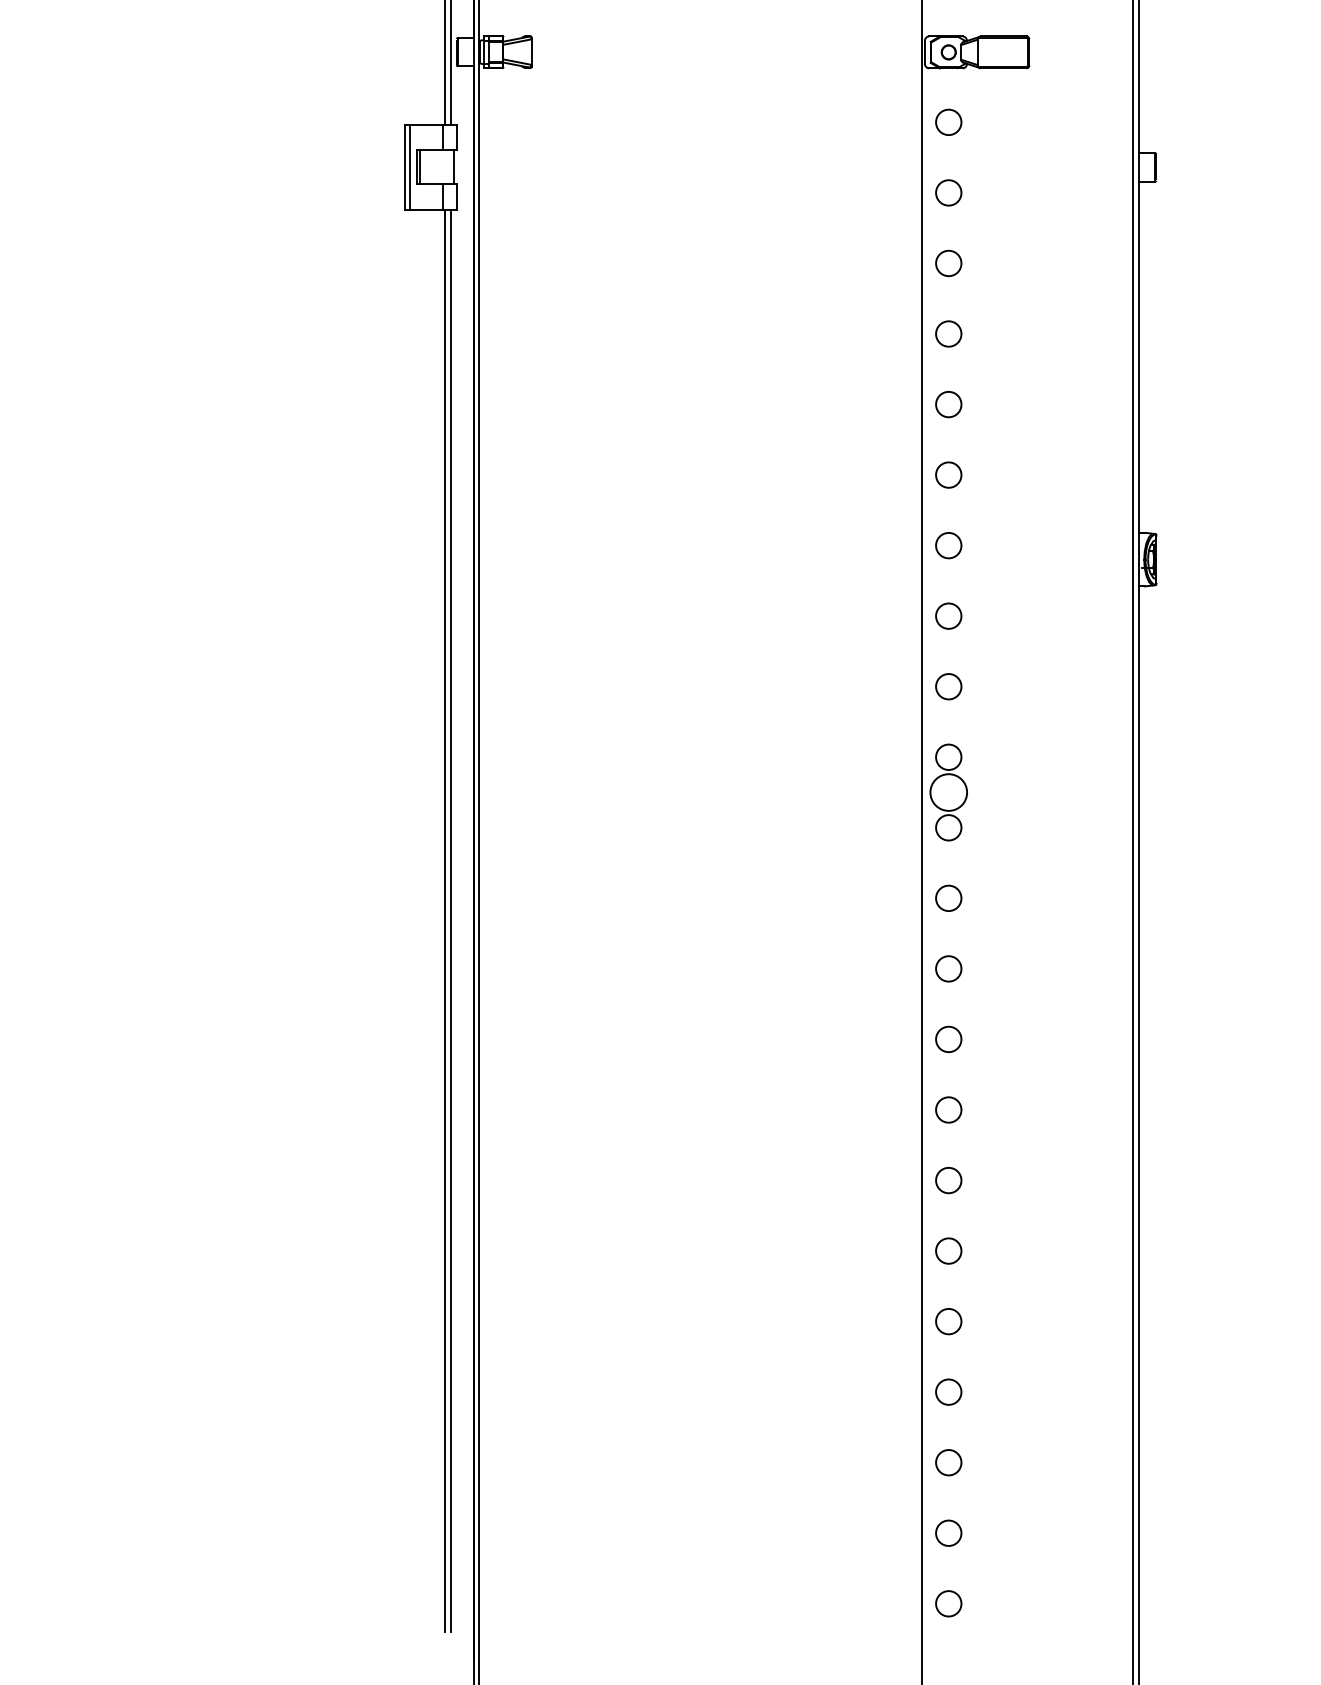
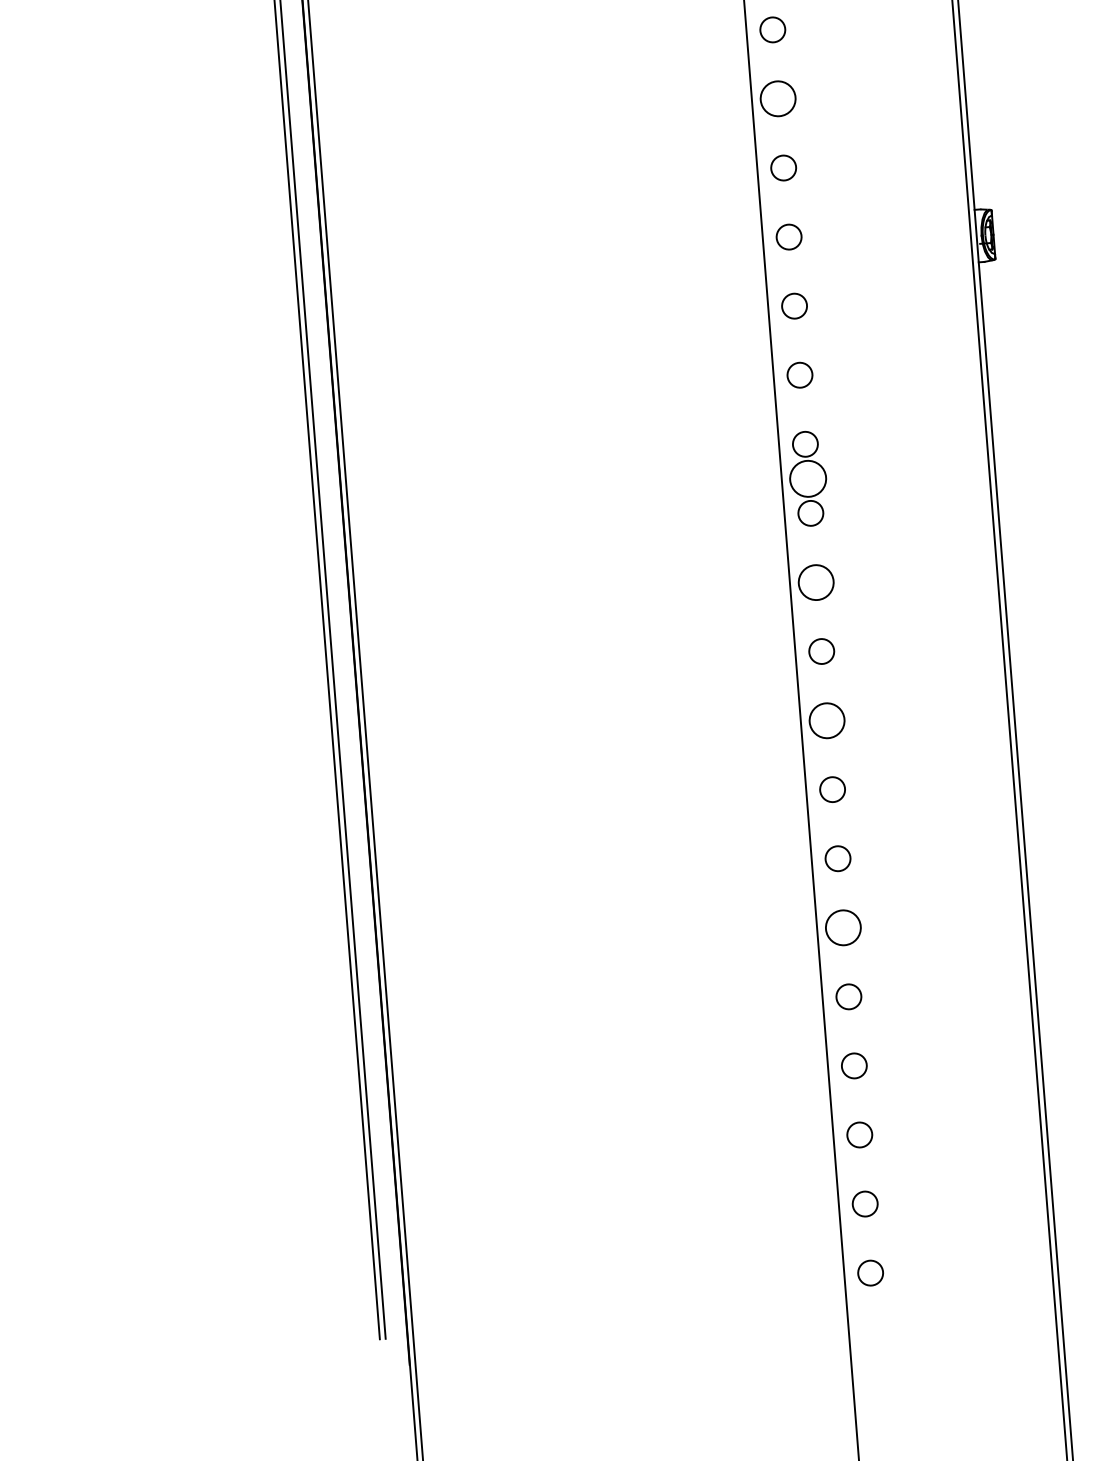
circle: (948, 404) -> (777, 98), size x1.4
circle: (948, 897) -> (815, 581), size x1.4
circle: (948, 1038) -> (826, 719), size x1.4
circle: (948, 1250) -> (843, 927), size x1.4

